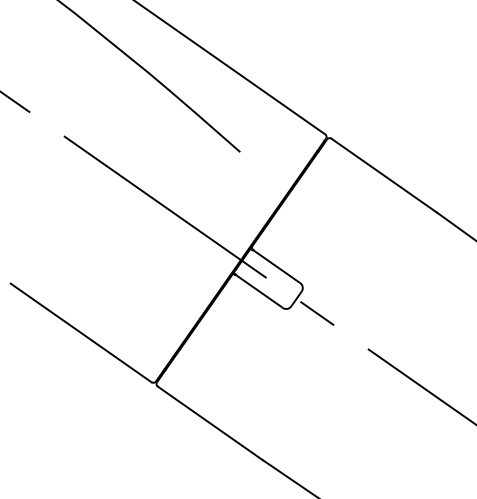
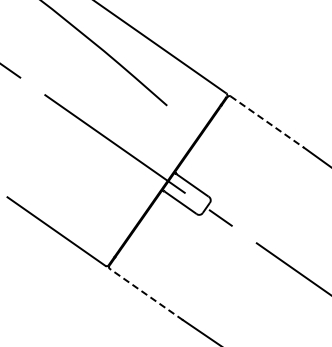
line: (384, 176) -> (267, 122), solid -> dashed
line: (210, 423) -> (146, 294), solid -> dashed

